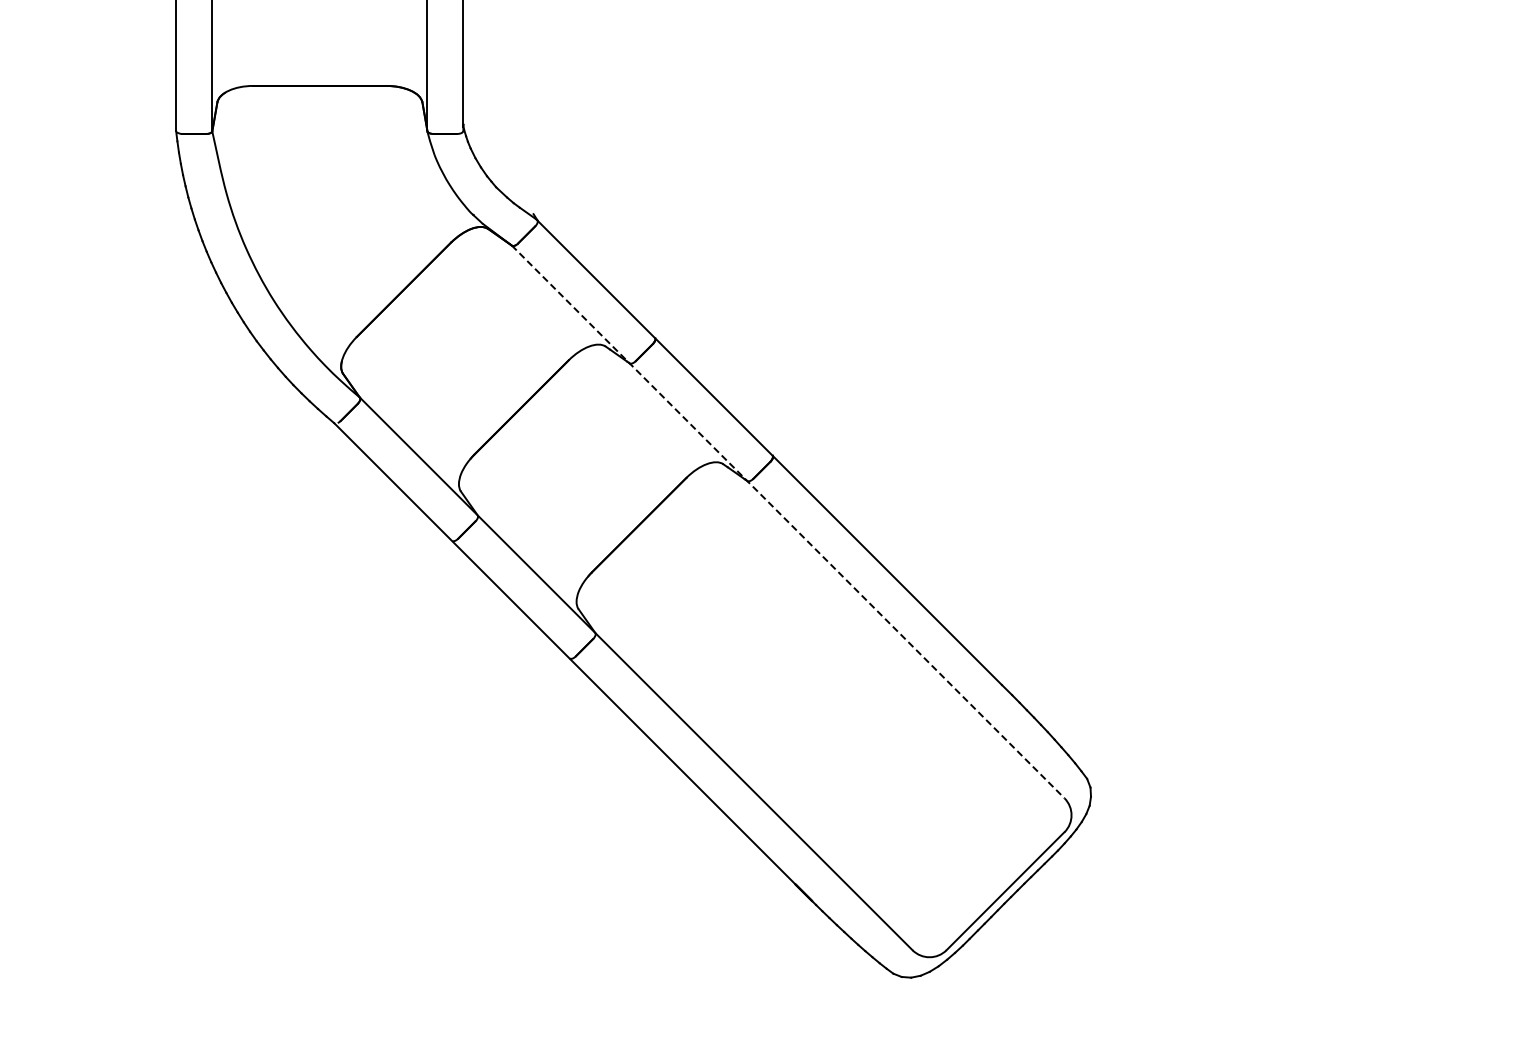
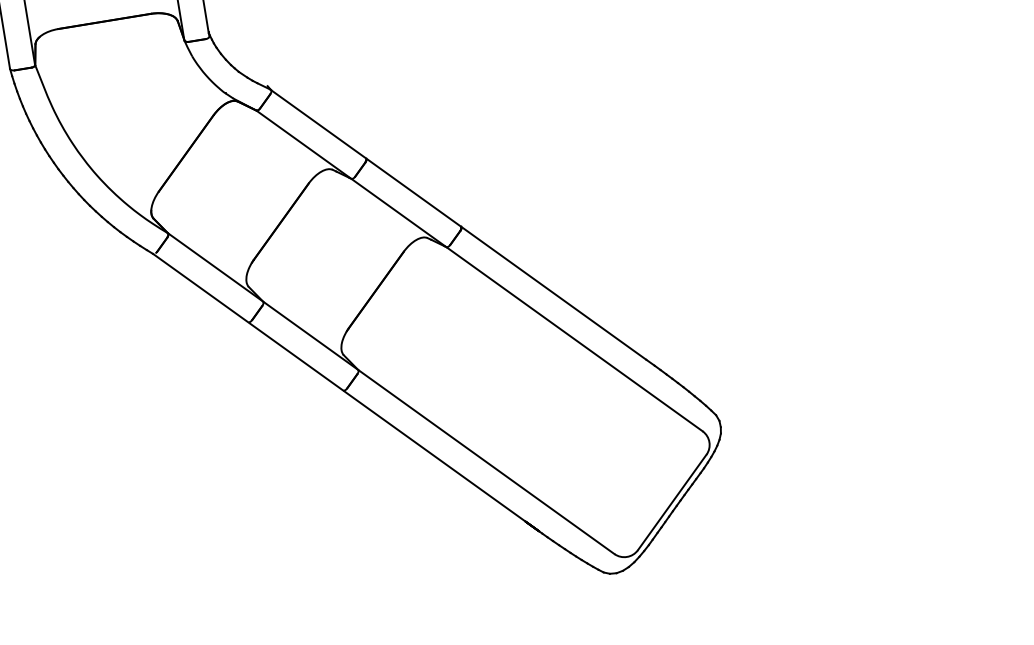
line: (788, 521) -> (479, 270), dashed -> solid

